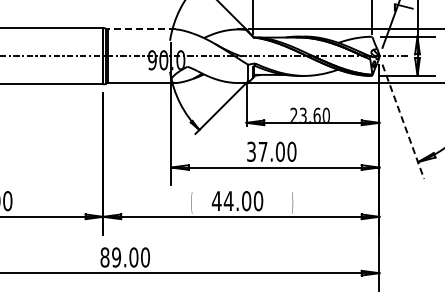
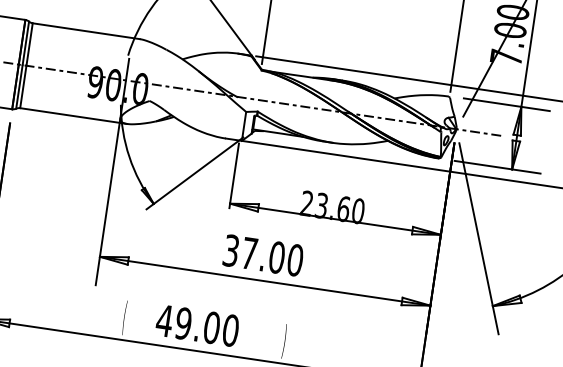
line: (141, 29) -> (85, 31), dashed -> solid
line: (403, 121) -> (479, 238), dashed -> solid
text: (228, 201) -> (183, 324), 44.00 -> 49.00

